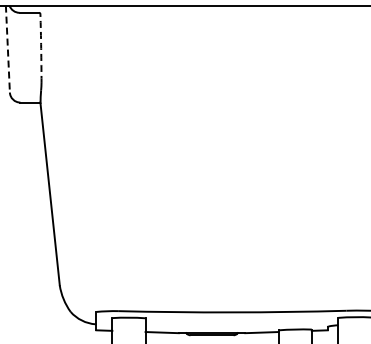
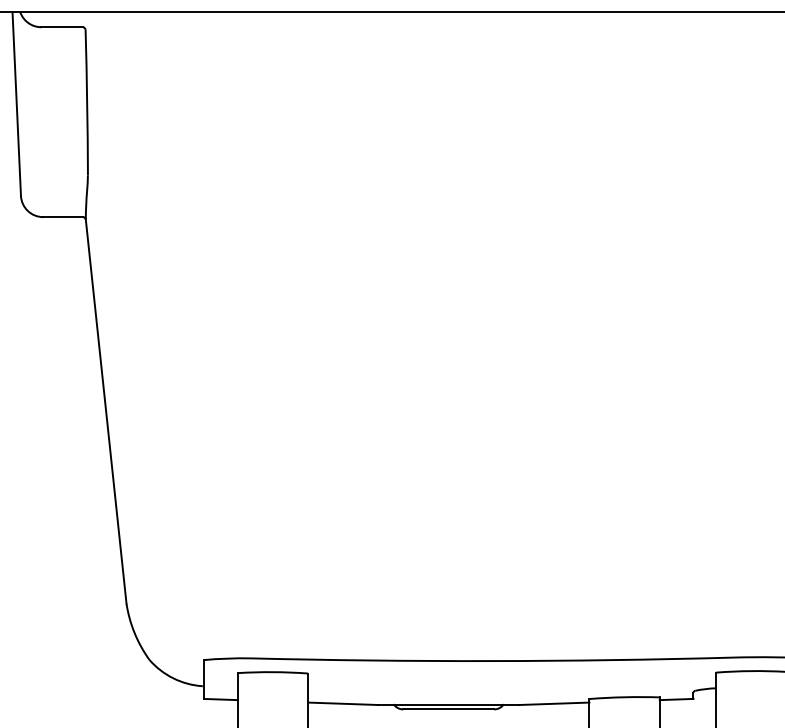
arc: (41, 48) -> (87, 102), dashed -> solid
line: (7, 49) -> (15, 104), dashed -> solid

